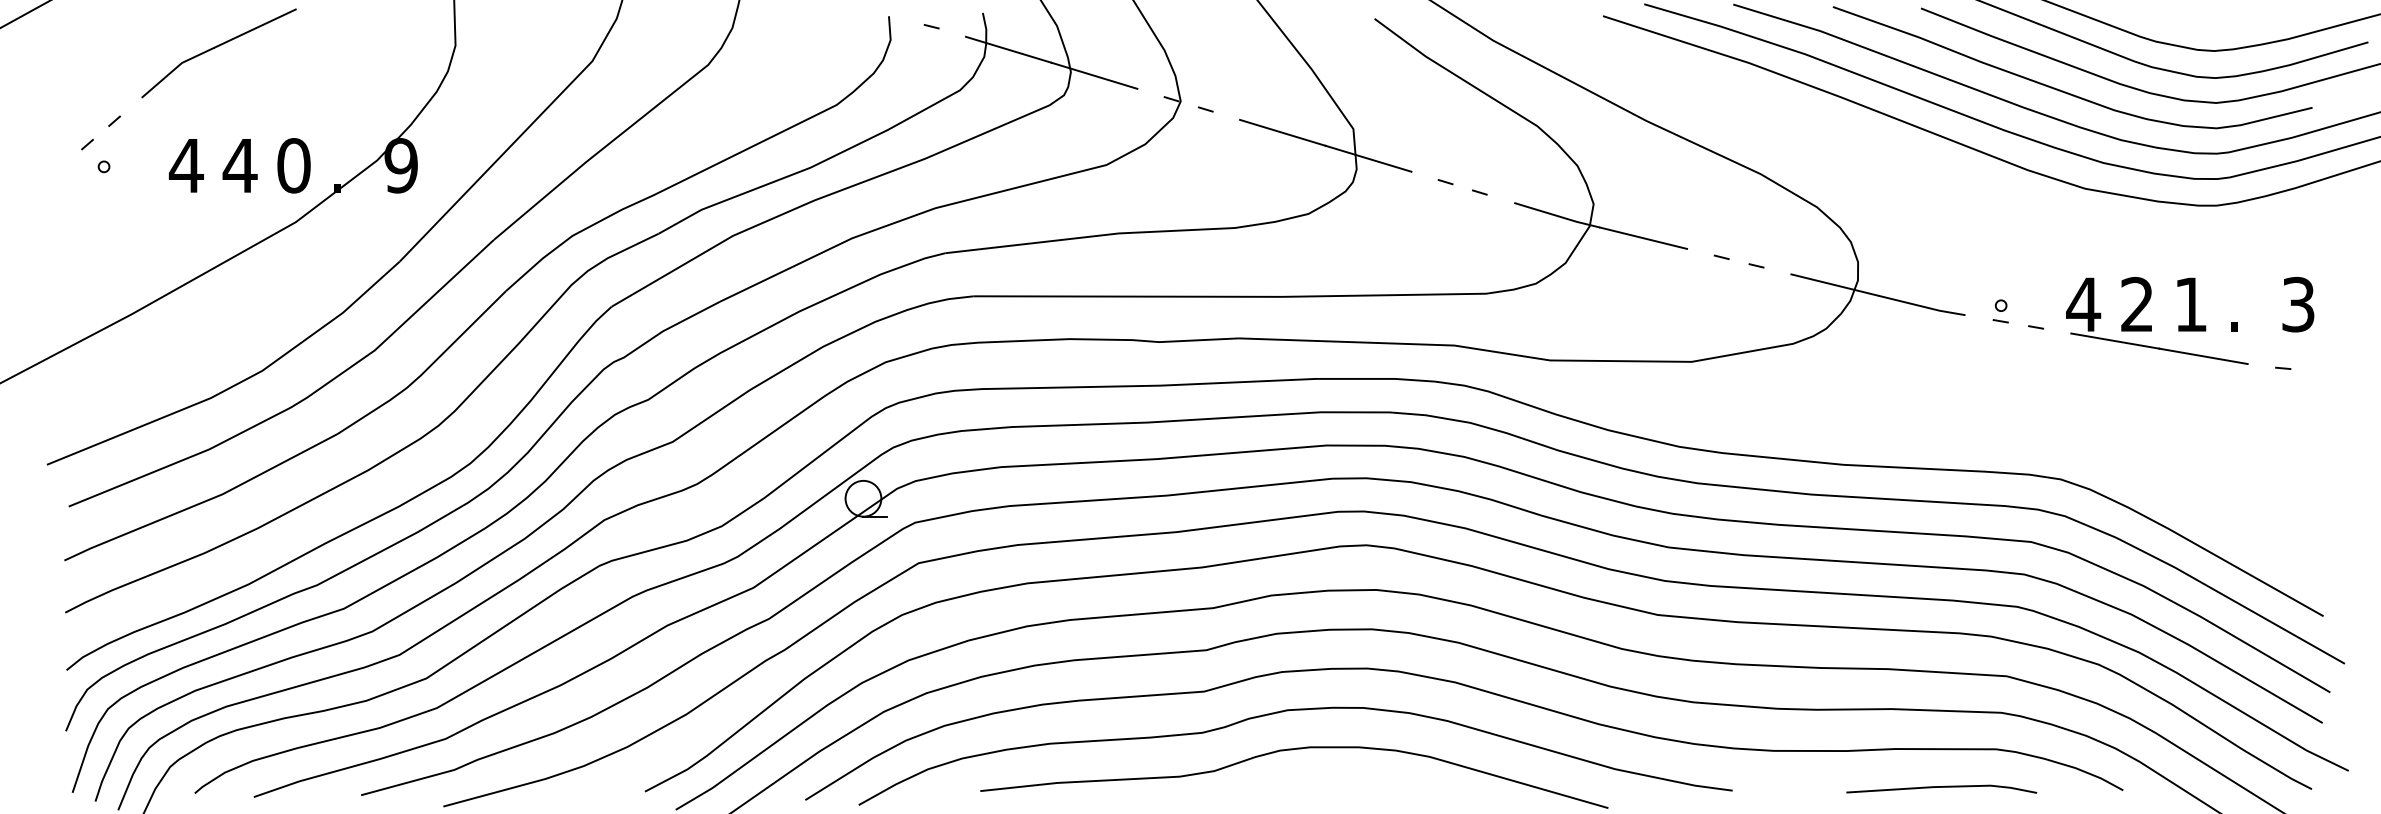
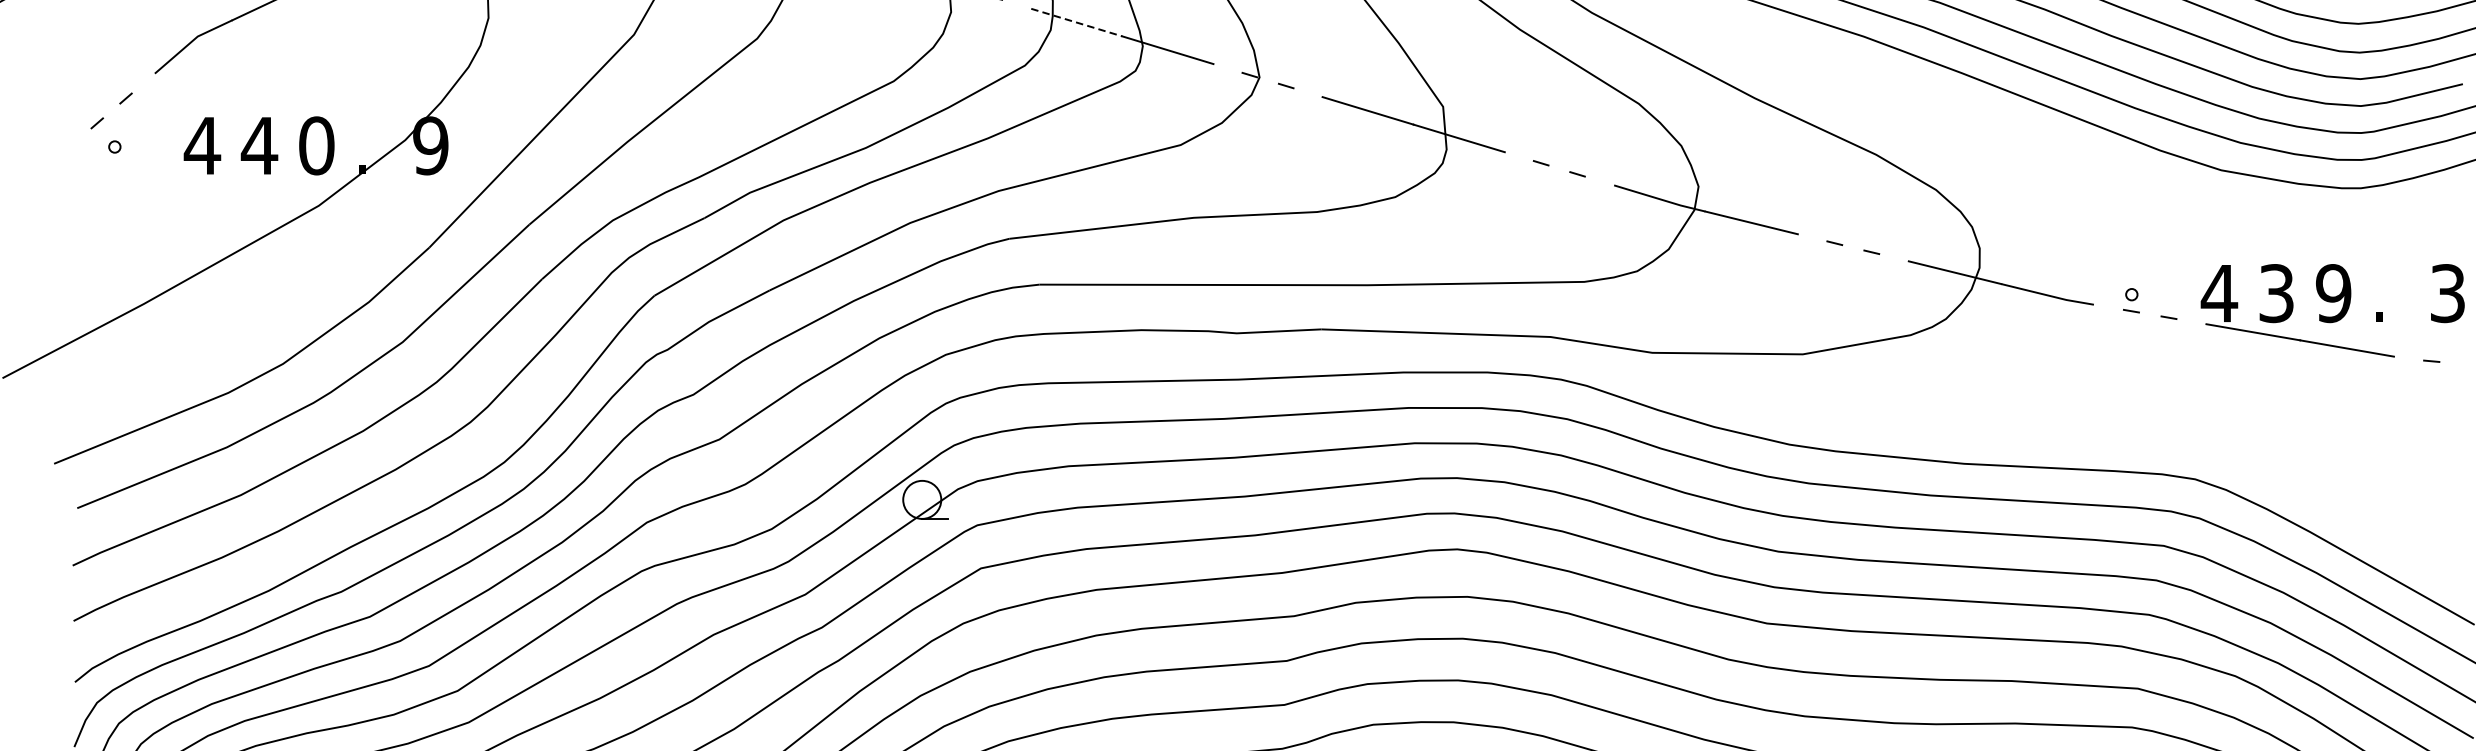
line: (1008, 49) -> (1076, 22), solid -> dashed
text: (2137, 304) -> (2276, 293), 2 -> 3
text: (2190, 304) -> (2333, 293), 1 -> 9

